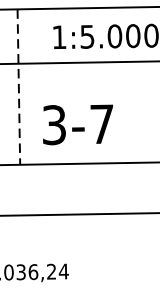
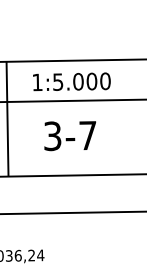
line: (18, 87) -> (7, 119), dashed -> solid
text: (78, 125) -> (70, 136), moved

